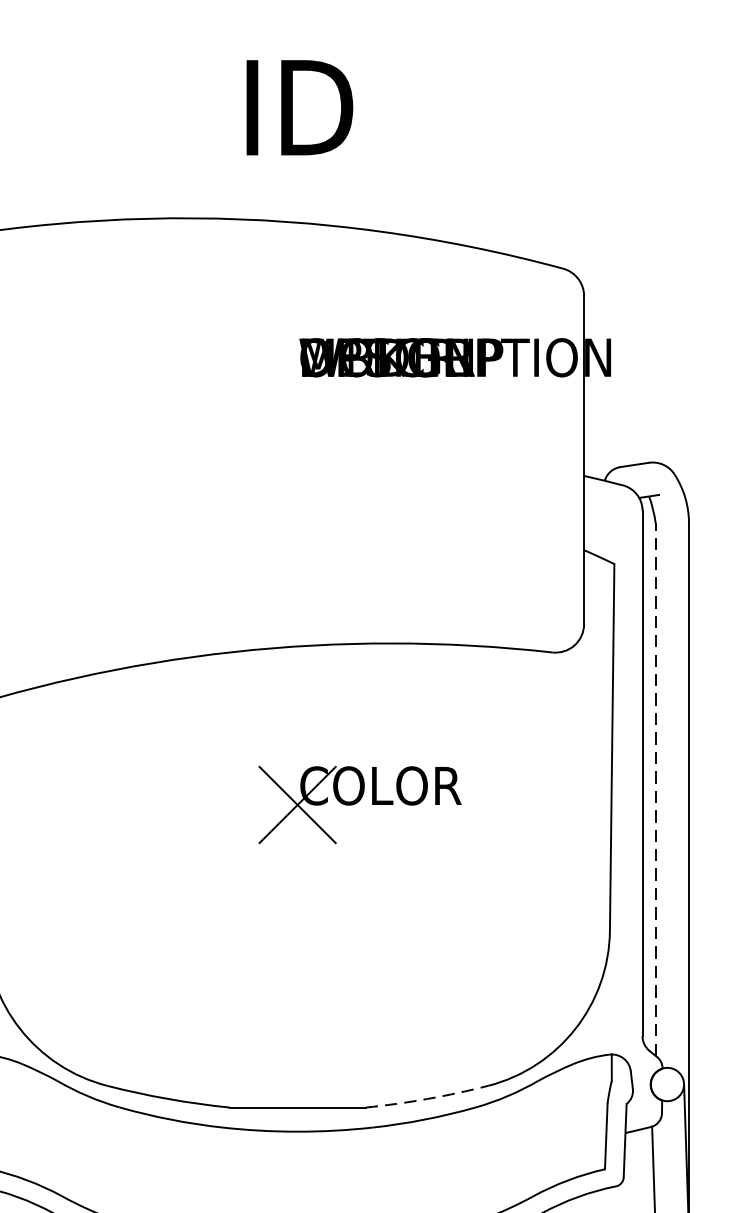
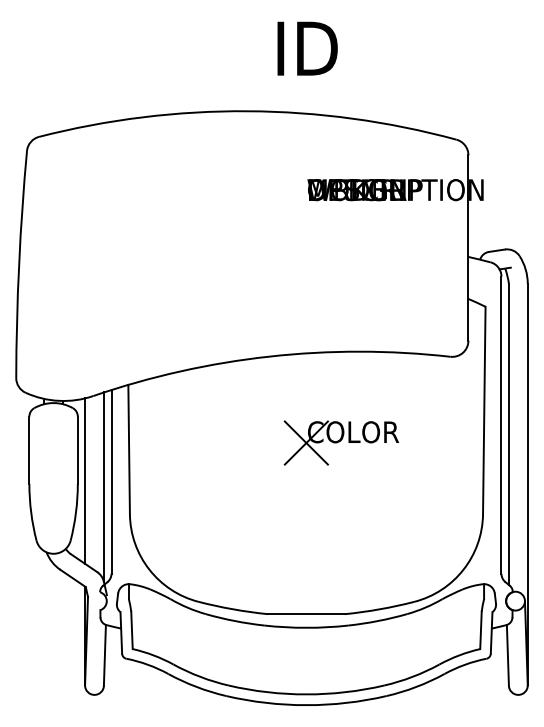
line: (654, 789) -> (508, 434), dashed -> solid
arc: (426, 1099) -> (379, 609), dashed -> solid

